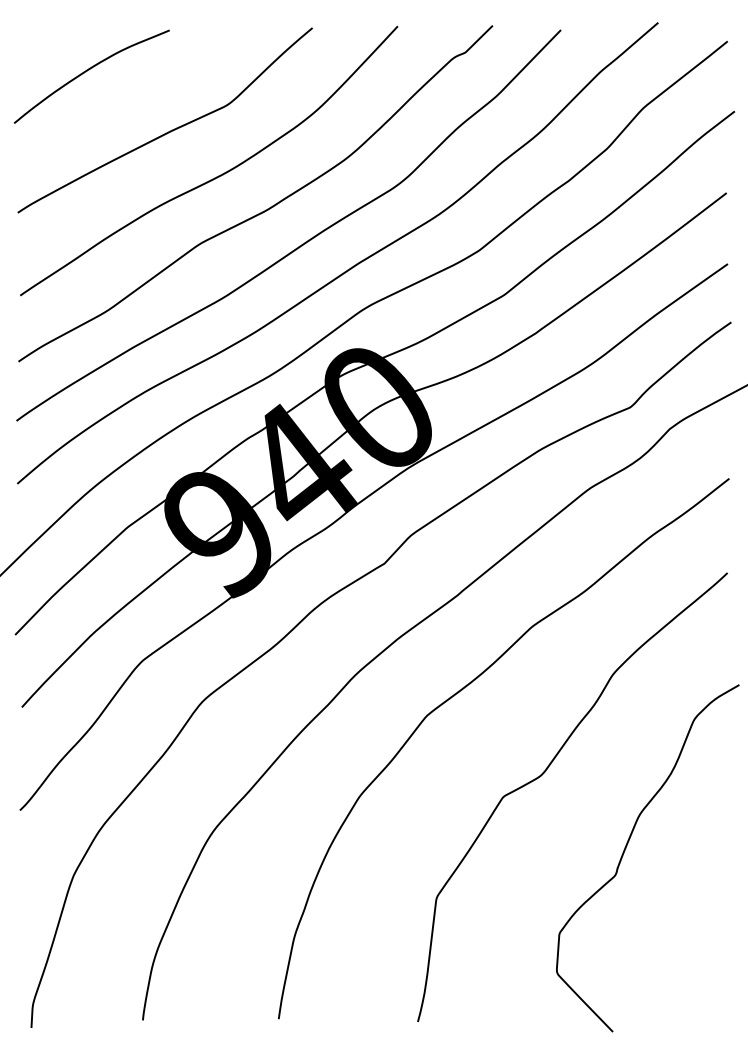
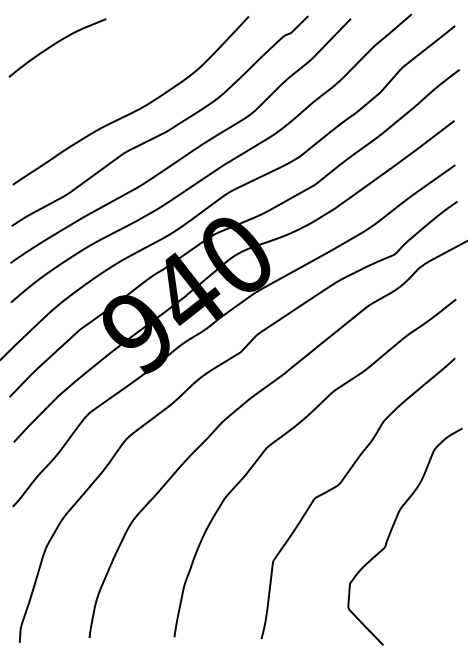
curve: (168, 130) -> (105, 81), removed

